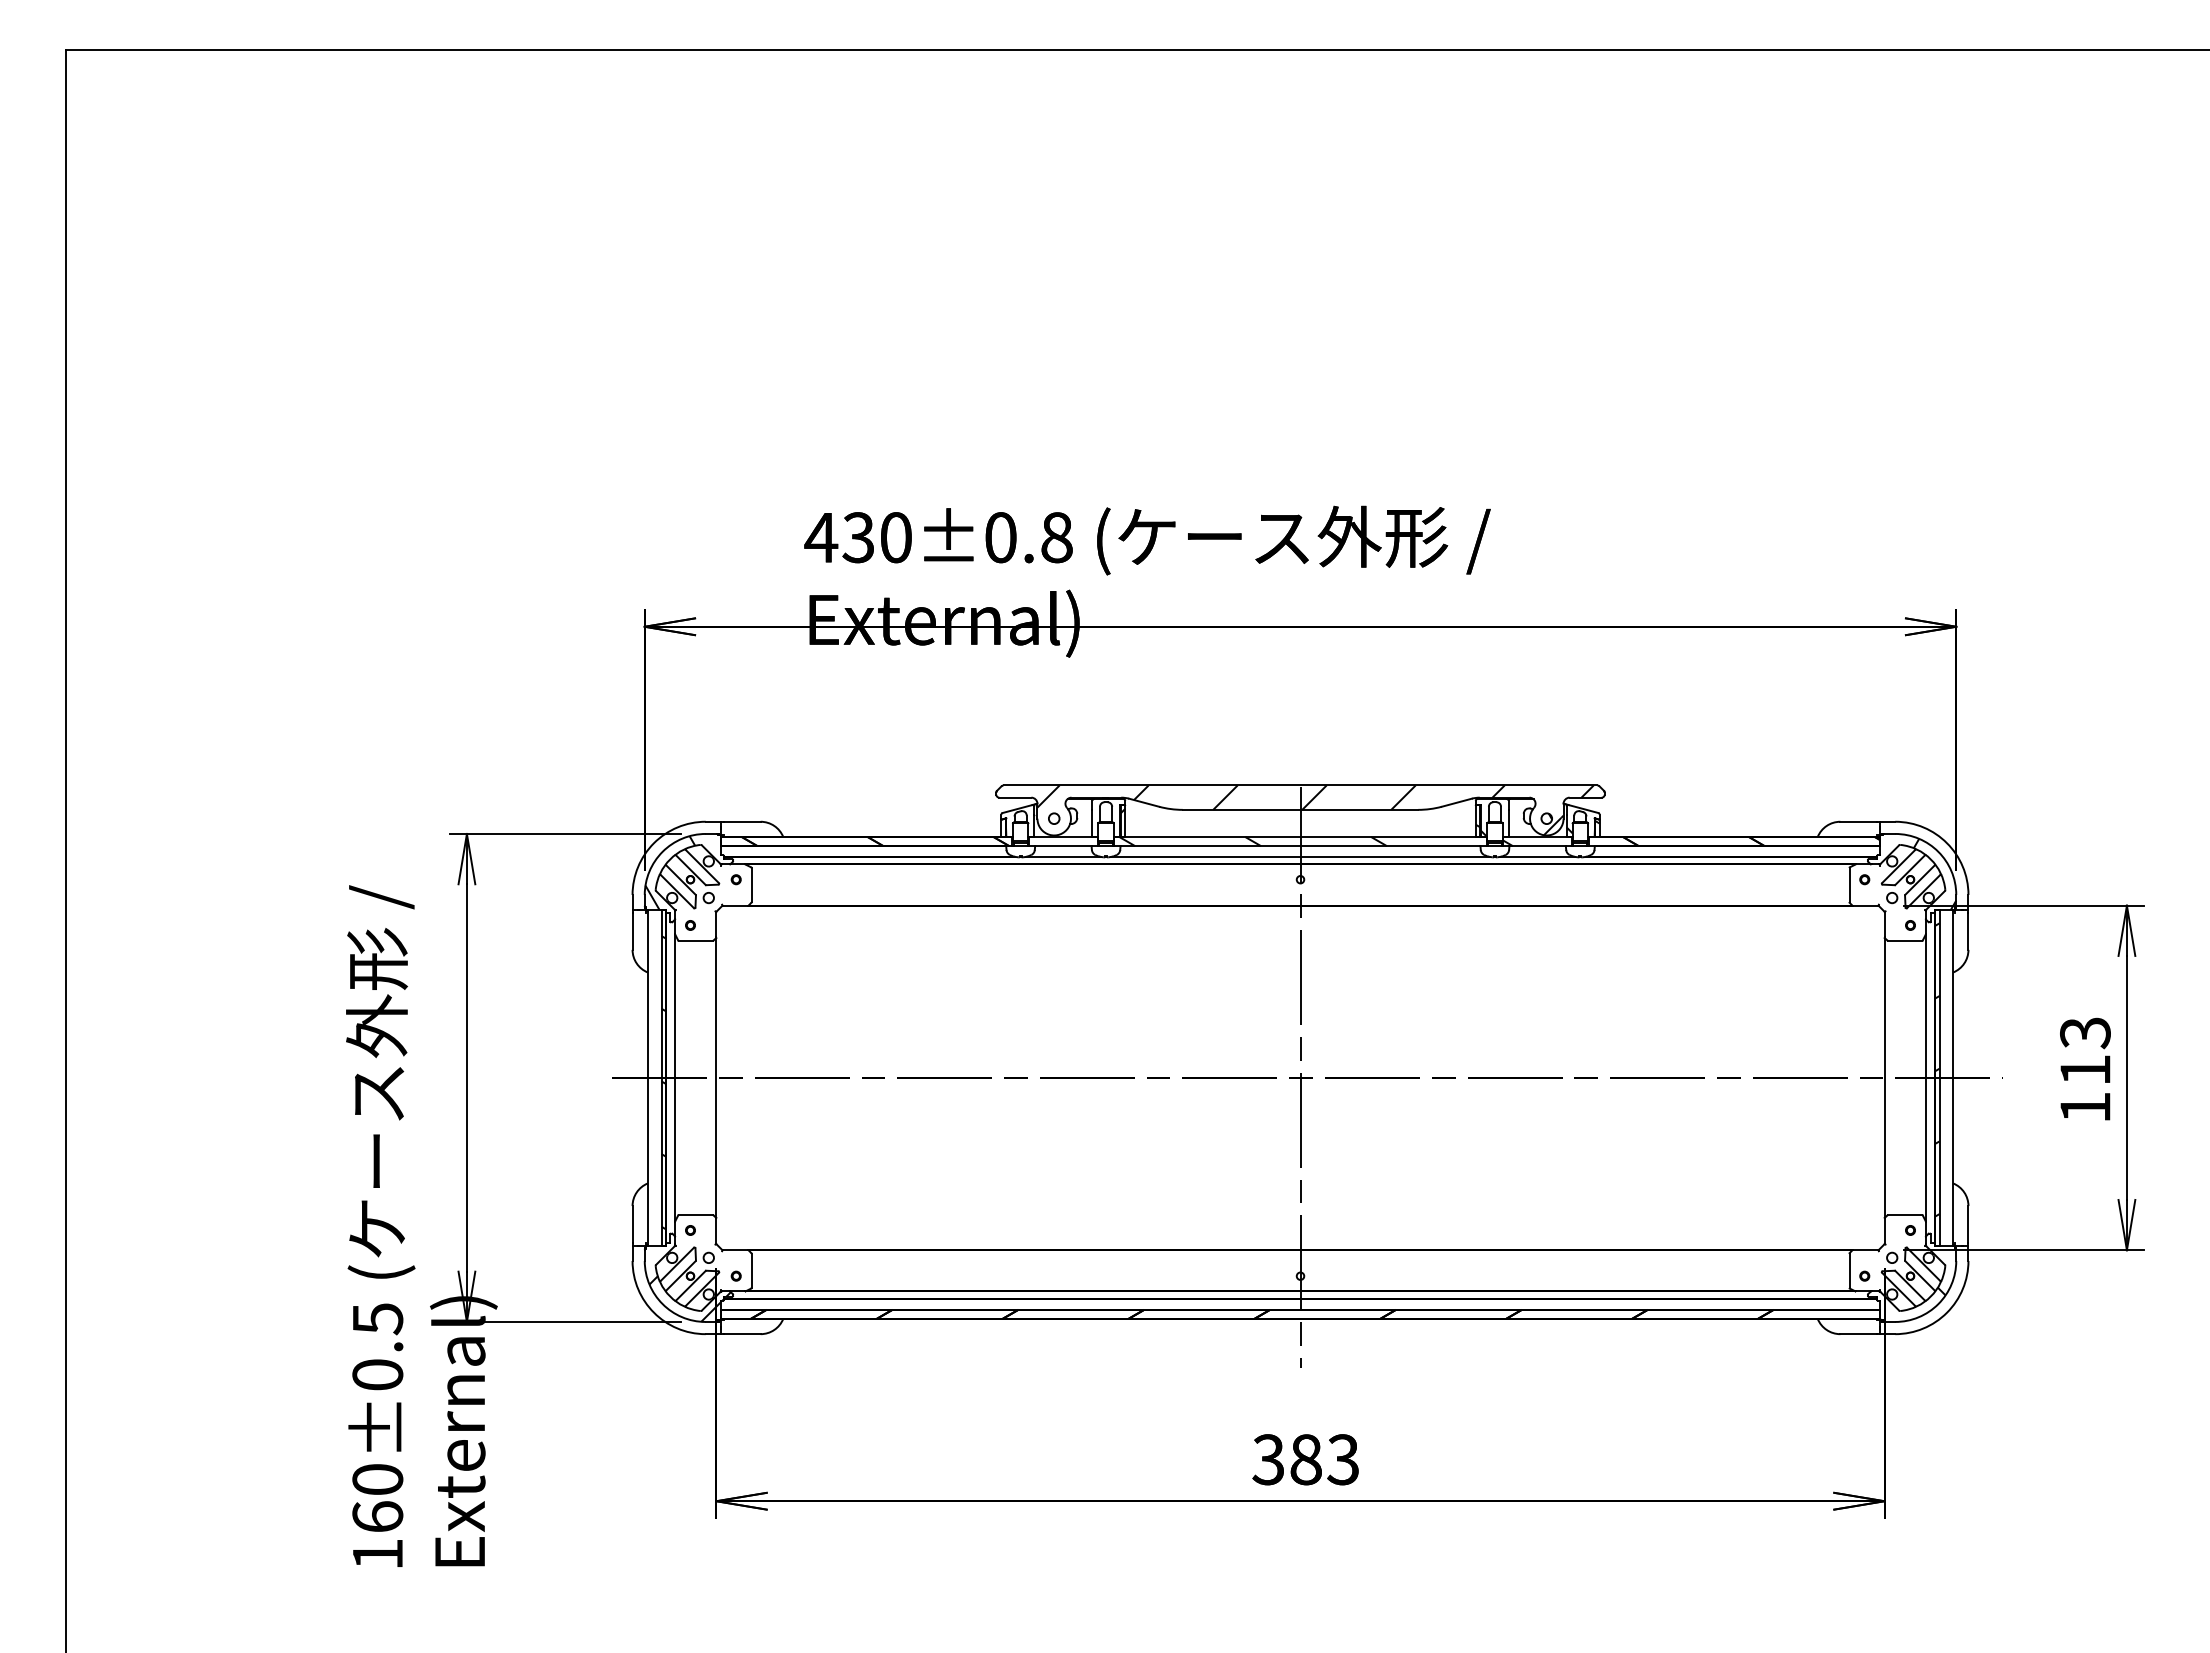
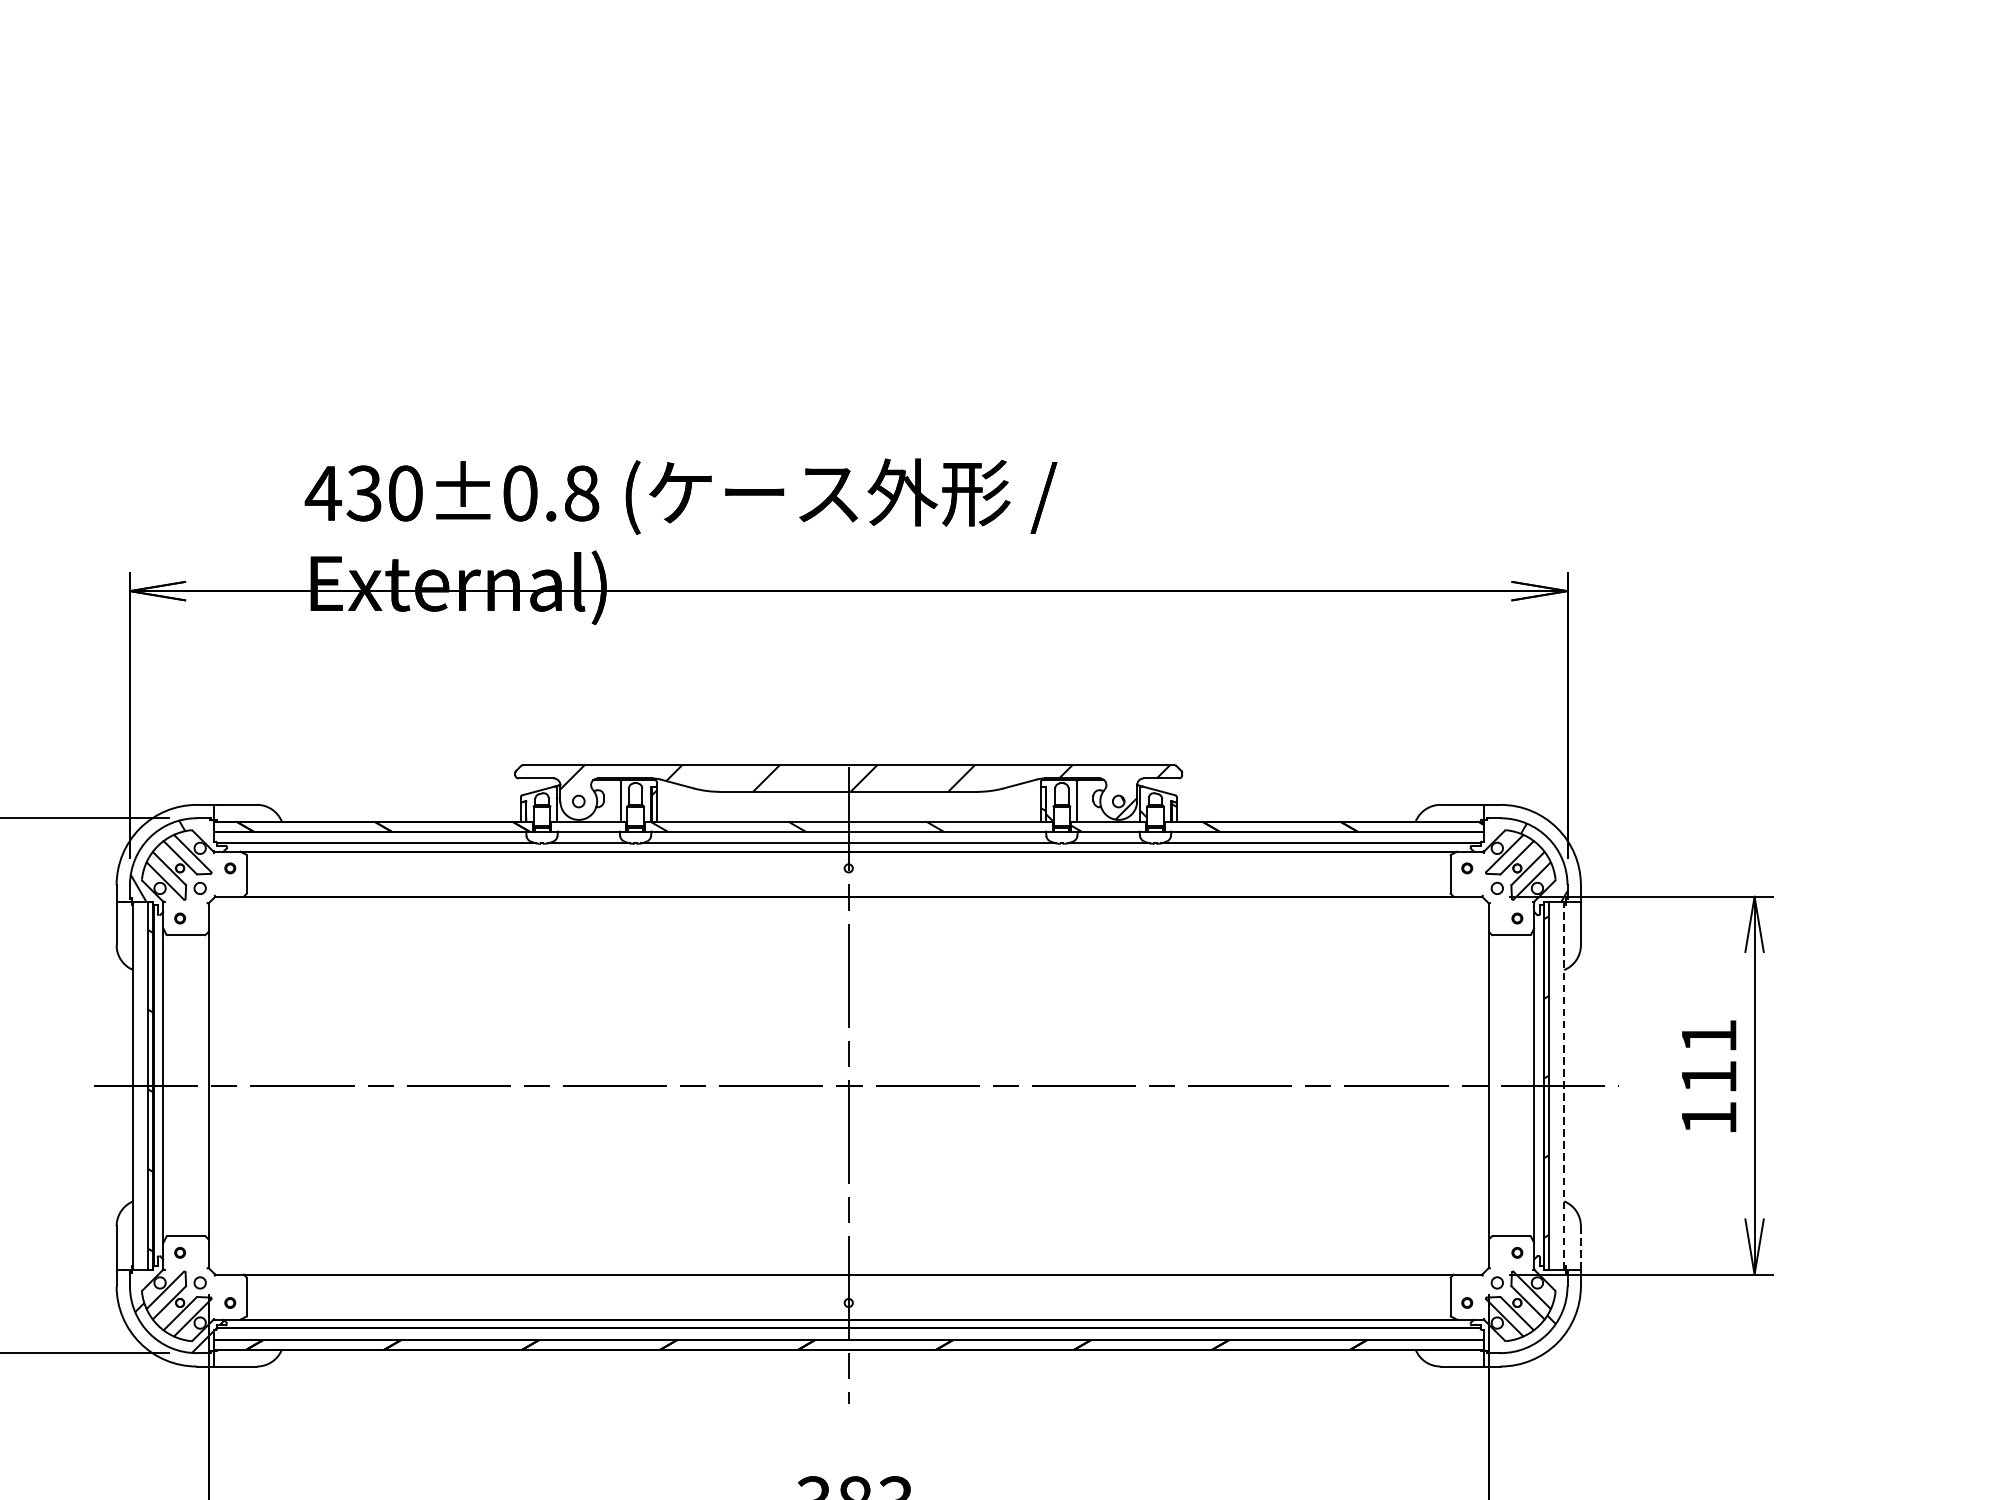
text: (2085, 1033) -> (1709, 1036), 113 -> 111
line: (1953, 1077) -> (1564, 1085), solid -> dashed
line: (1968, 1224) -> (1580, 1246), solid -> dashed

